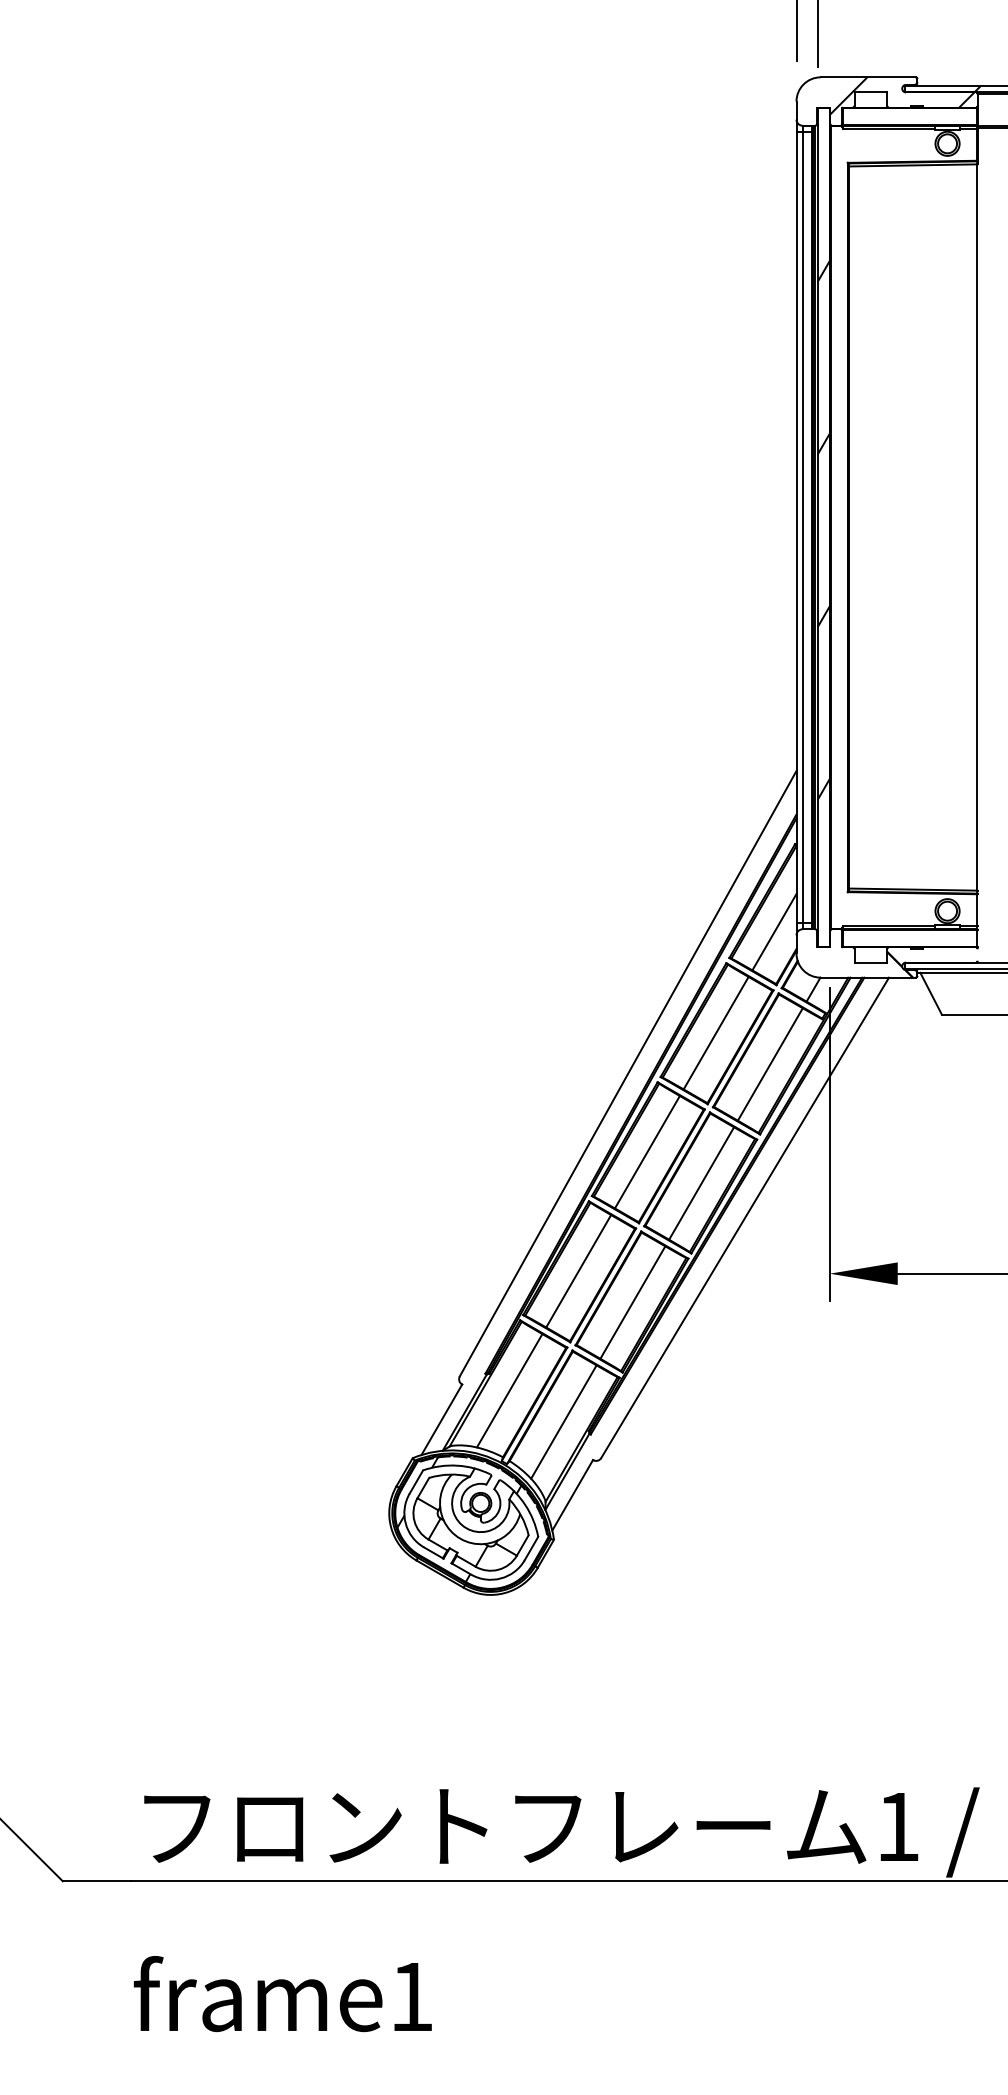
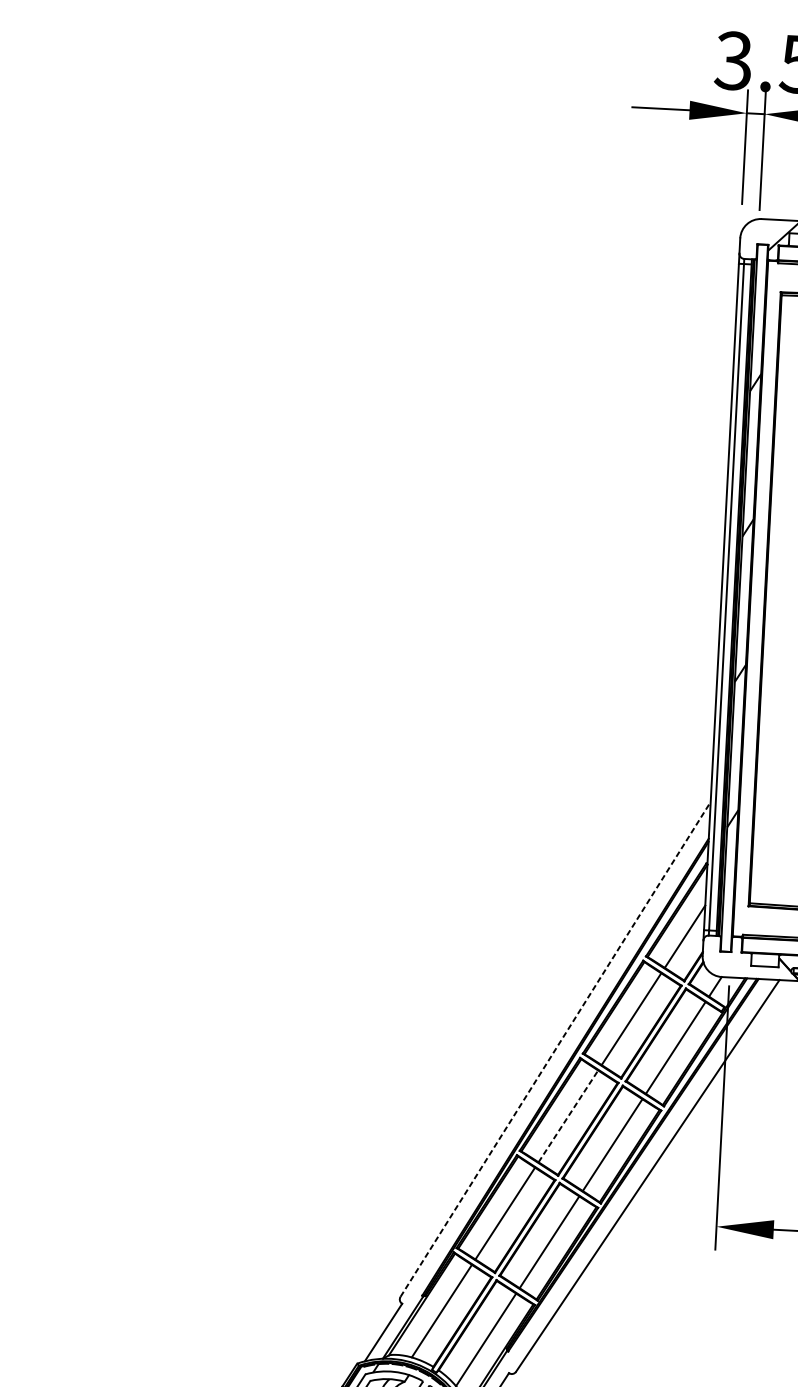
line: (628, 1073) -> (555, 1049), solid -> dashed
line: (647, 1152) -> (568, 1116), solid -> dashed

